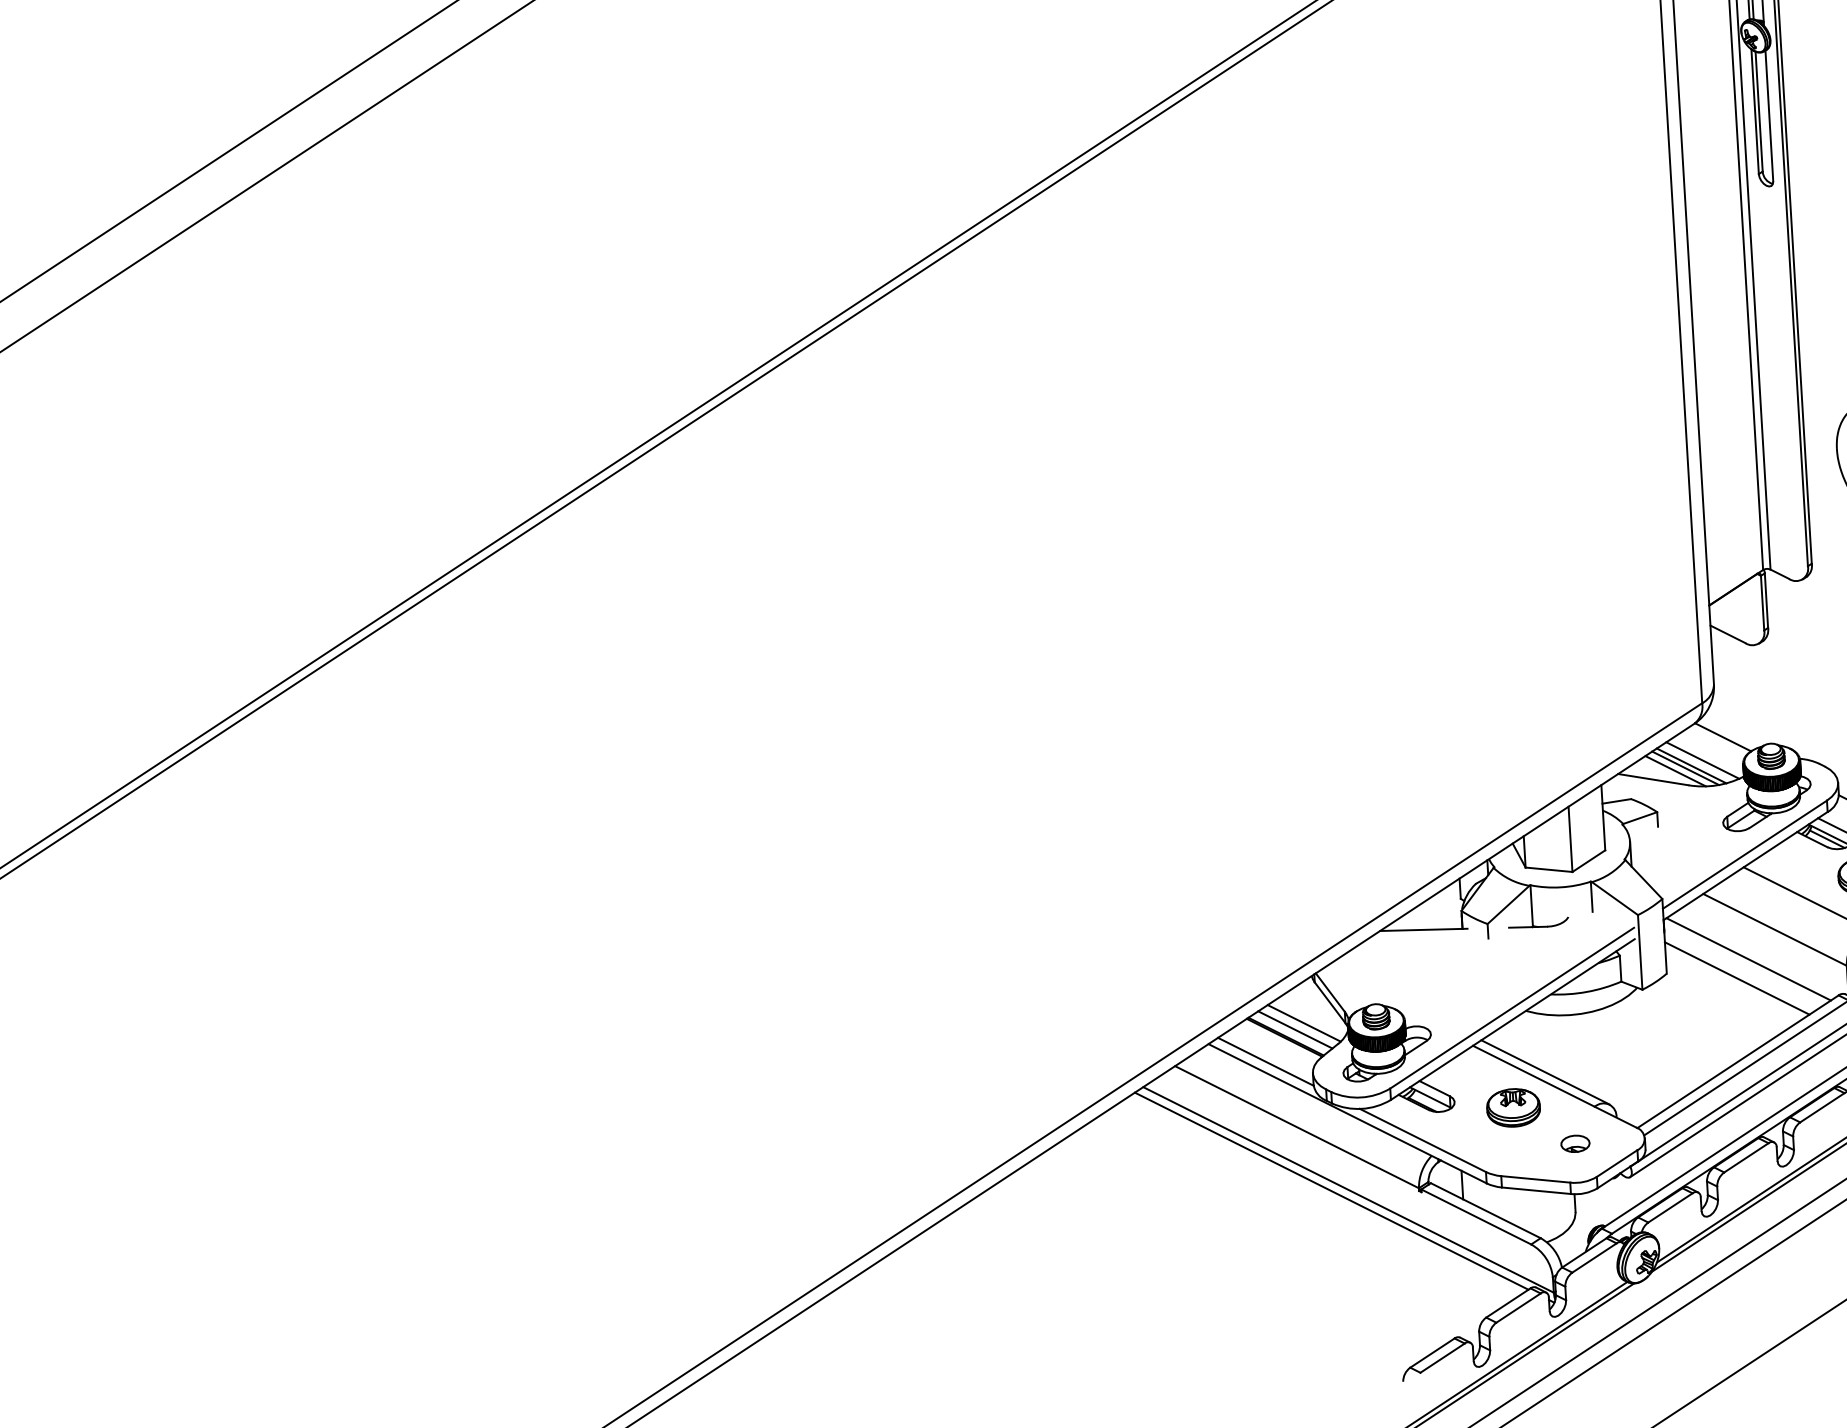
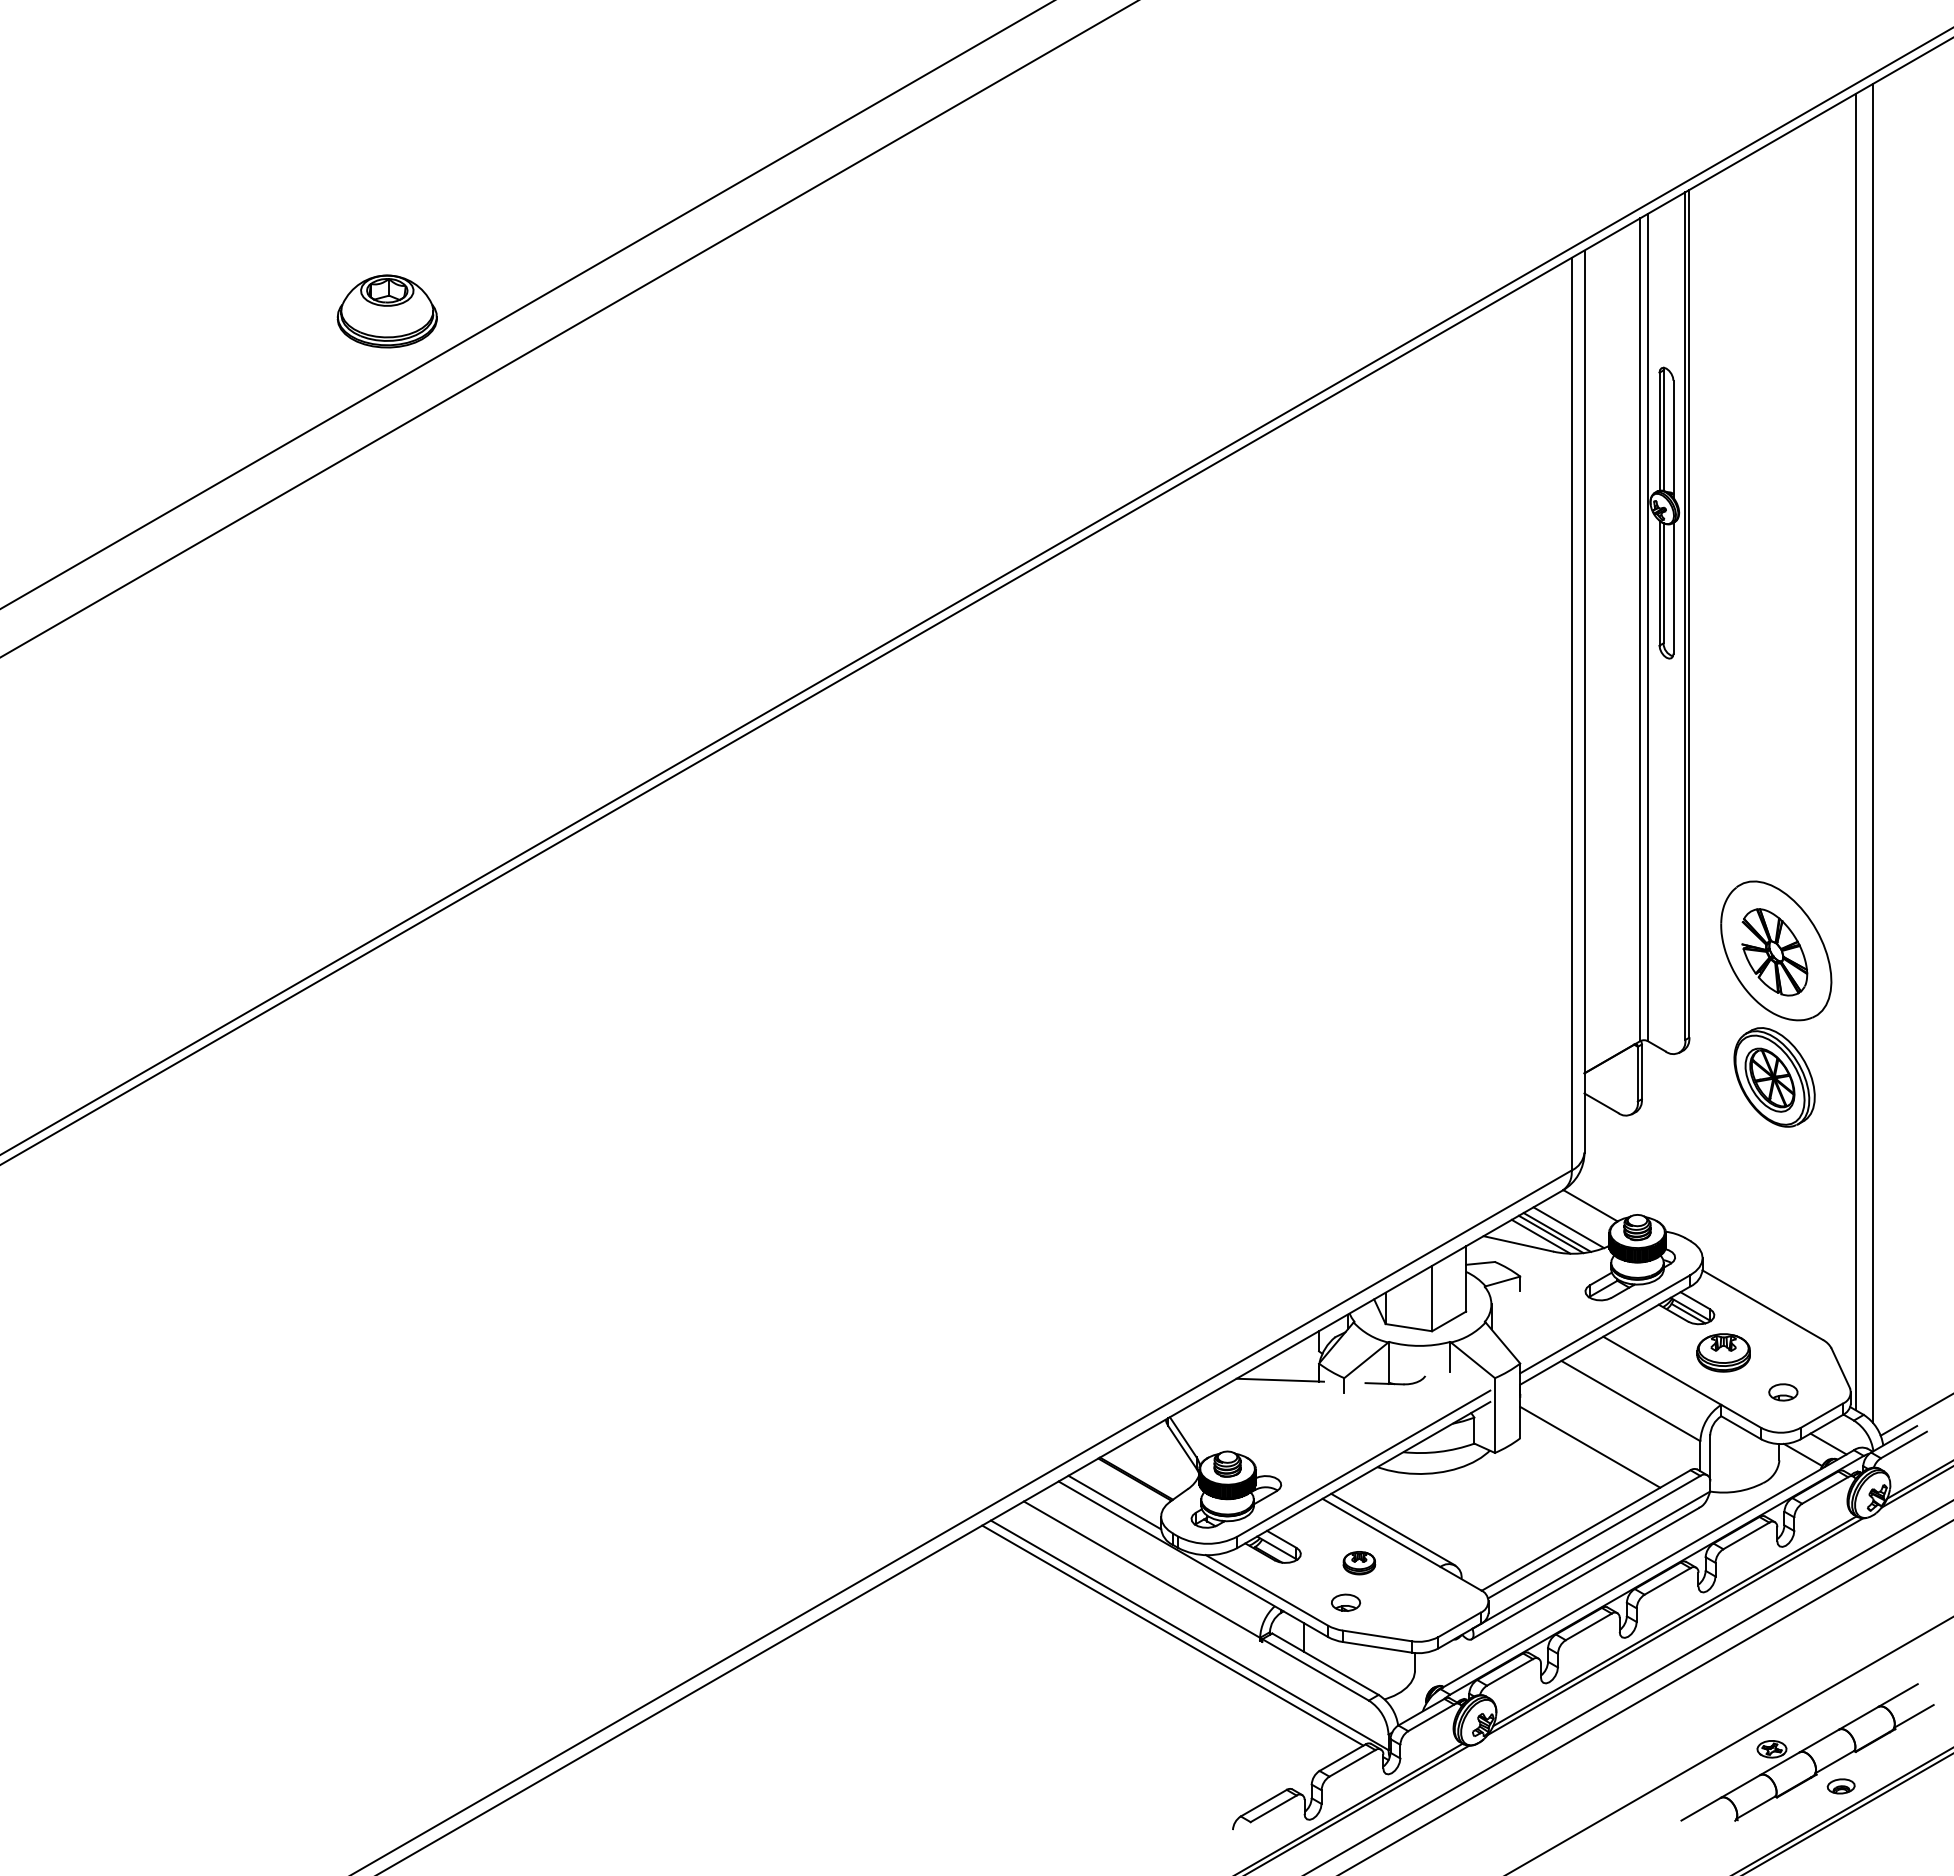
line: (1748, 958) -> (1602, 1428), removed
line: (1304, 1023) -> (1155, 1466), removed
line: (1295, 1029) -> (1146, 1472), removed
part: (1513, 1107) -> (1359, 1562), size x0.6
part: (1575, 1143) -> (1346, 1602), moved

